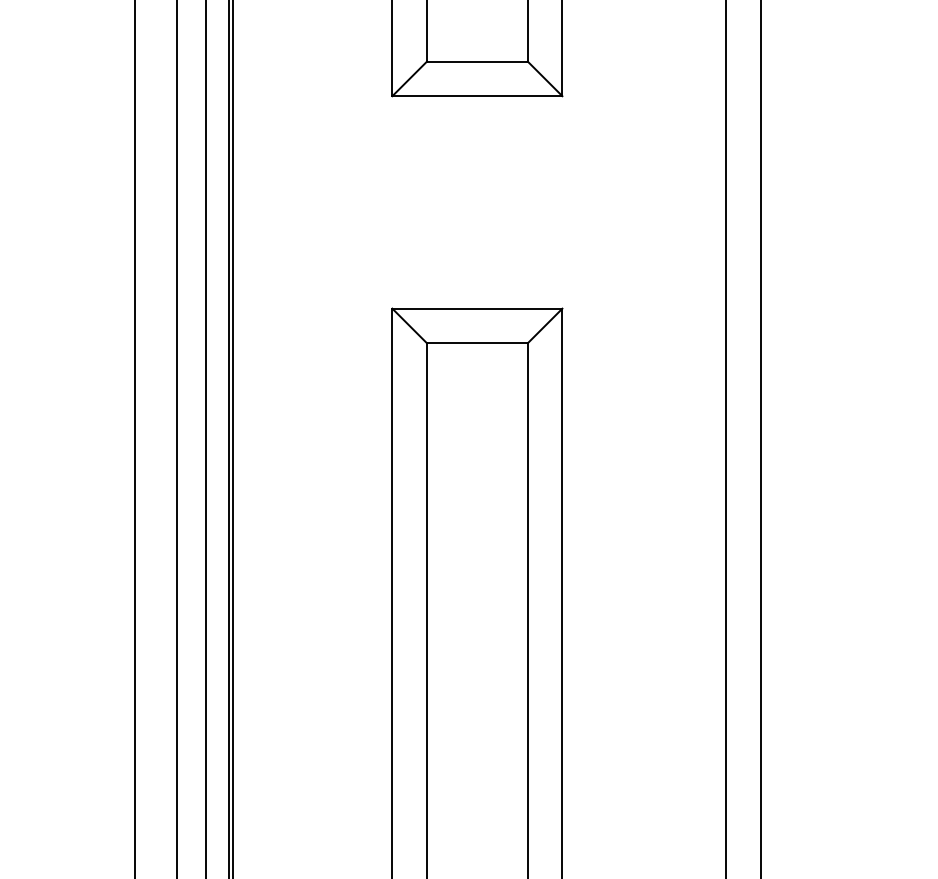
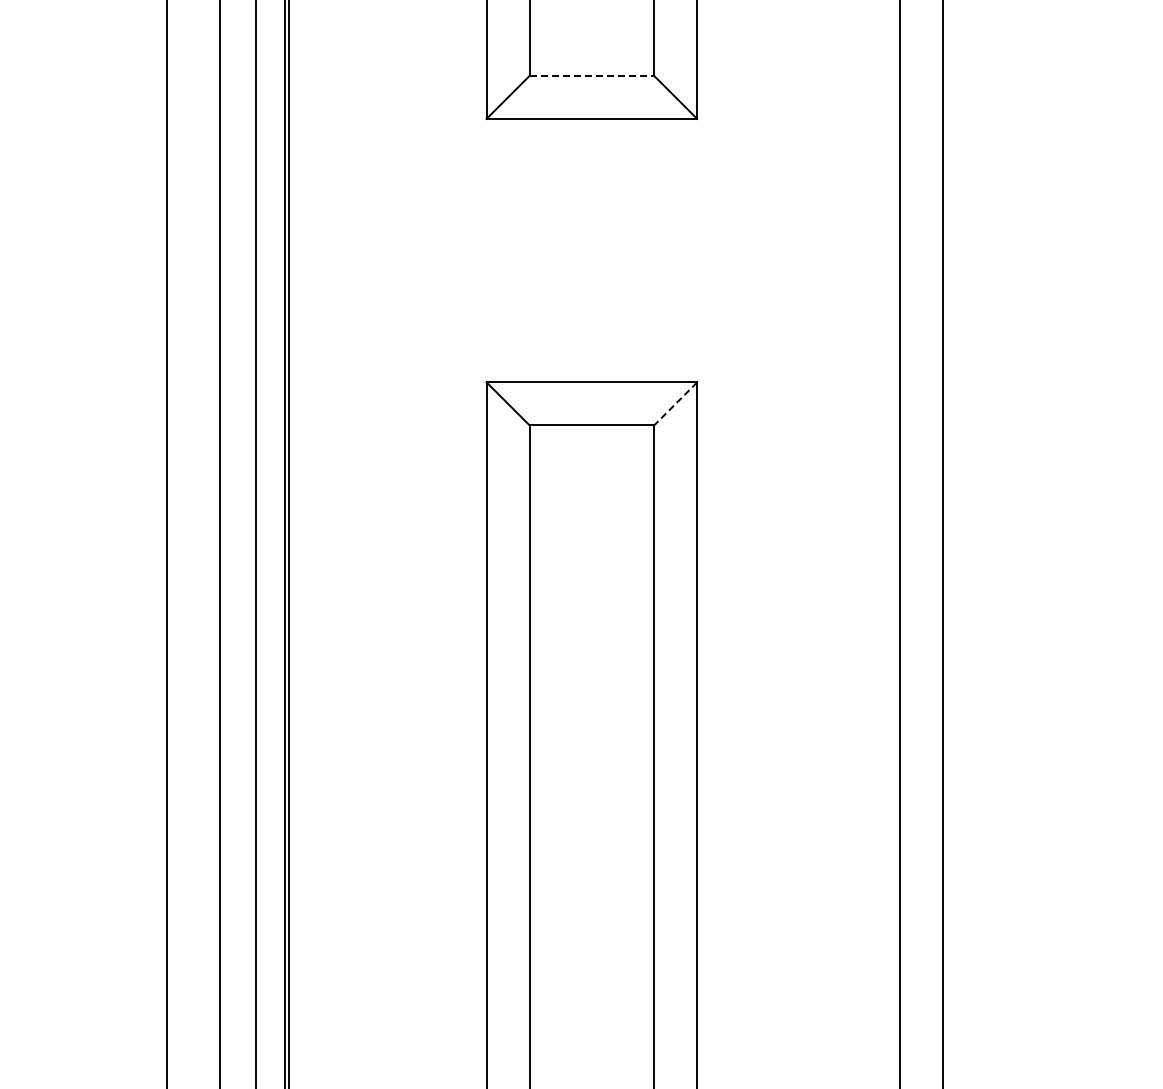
line: (477, 61) -> (592, 76), solid -> dashed
line: (544, 326) -> (675, 404), solid -> dashed

